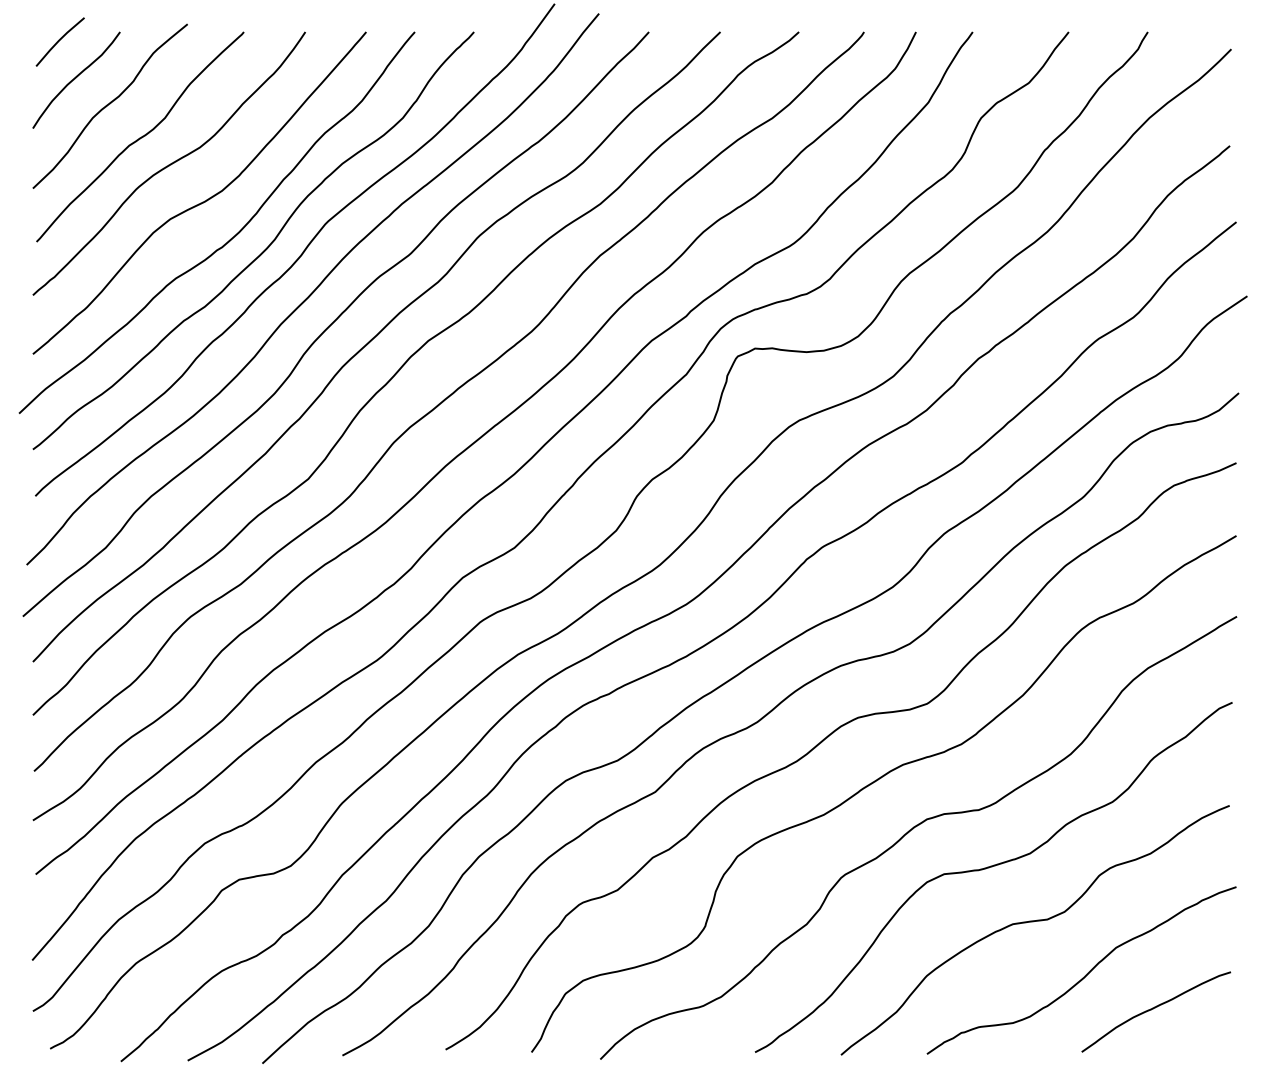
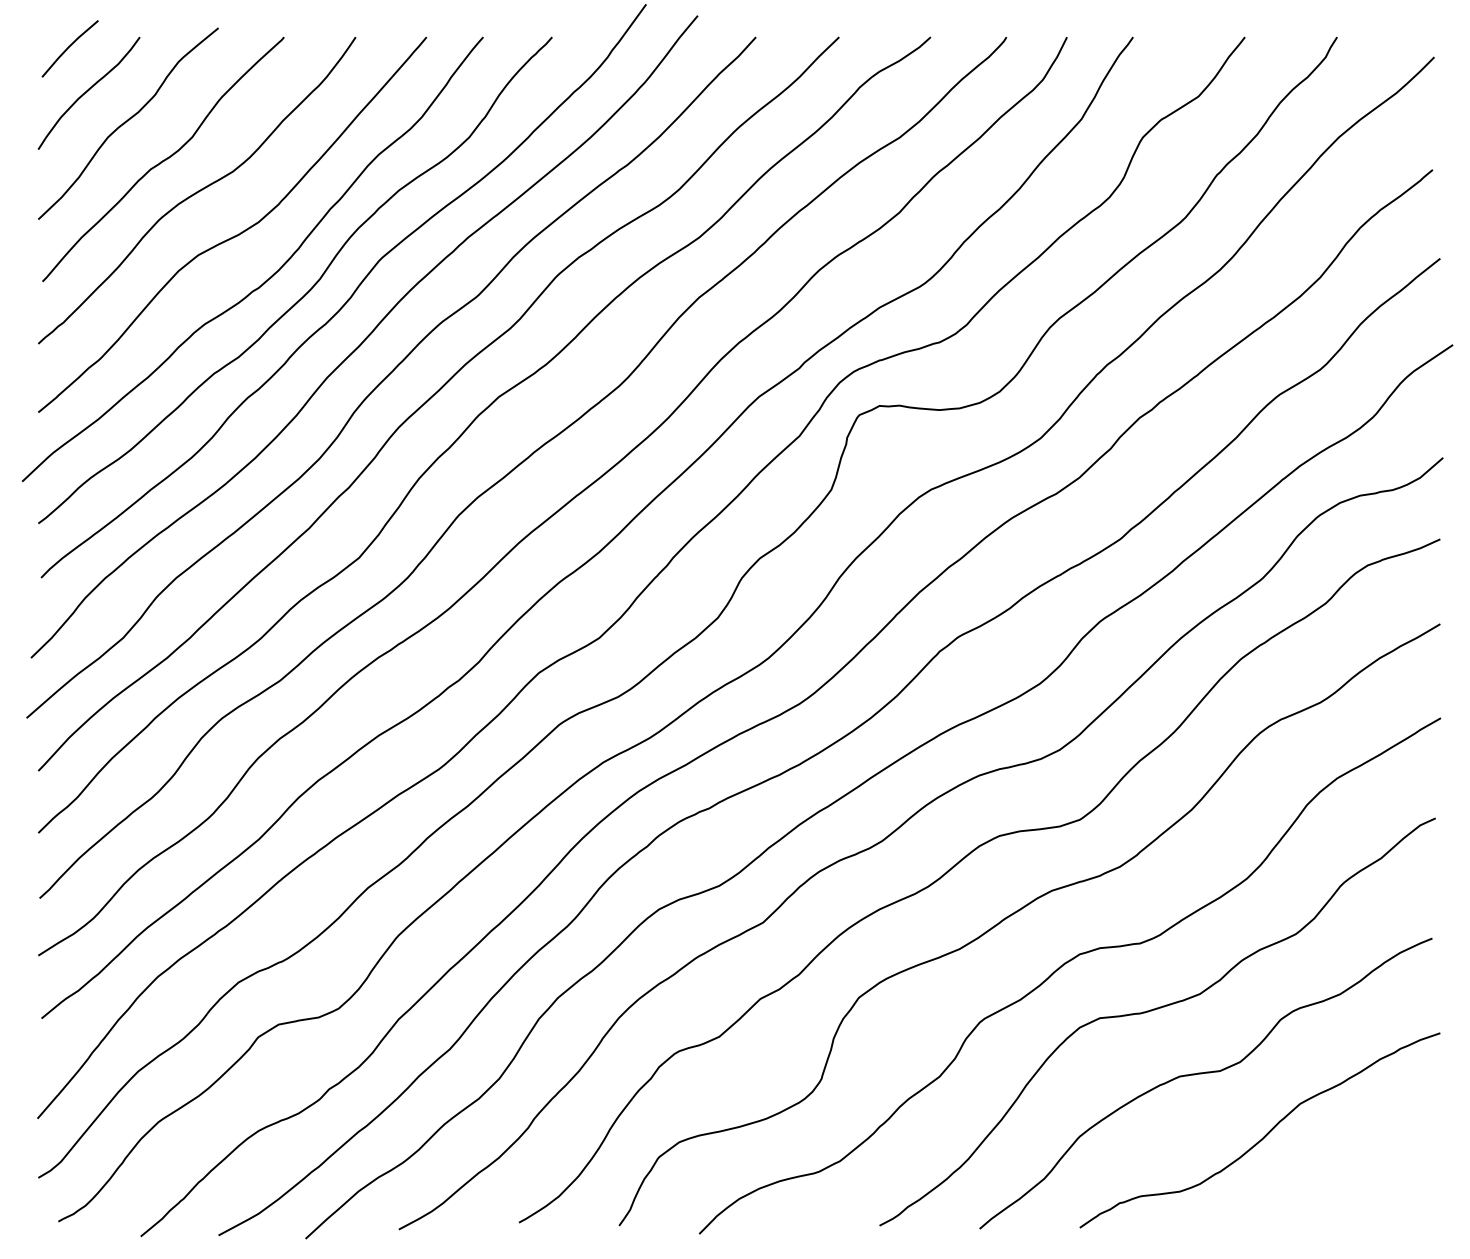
curve: (1155, 1008) -> (1345, 1174), removed

